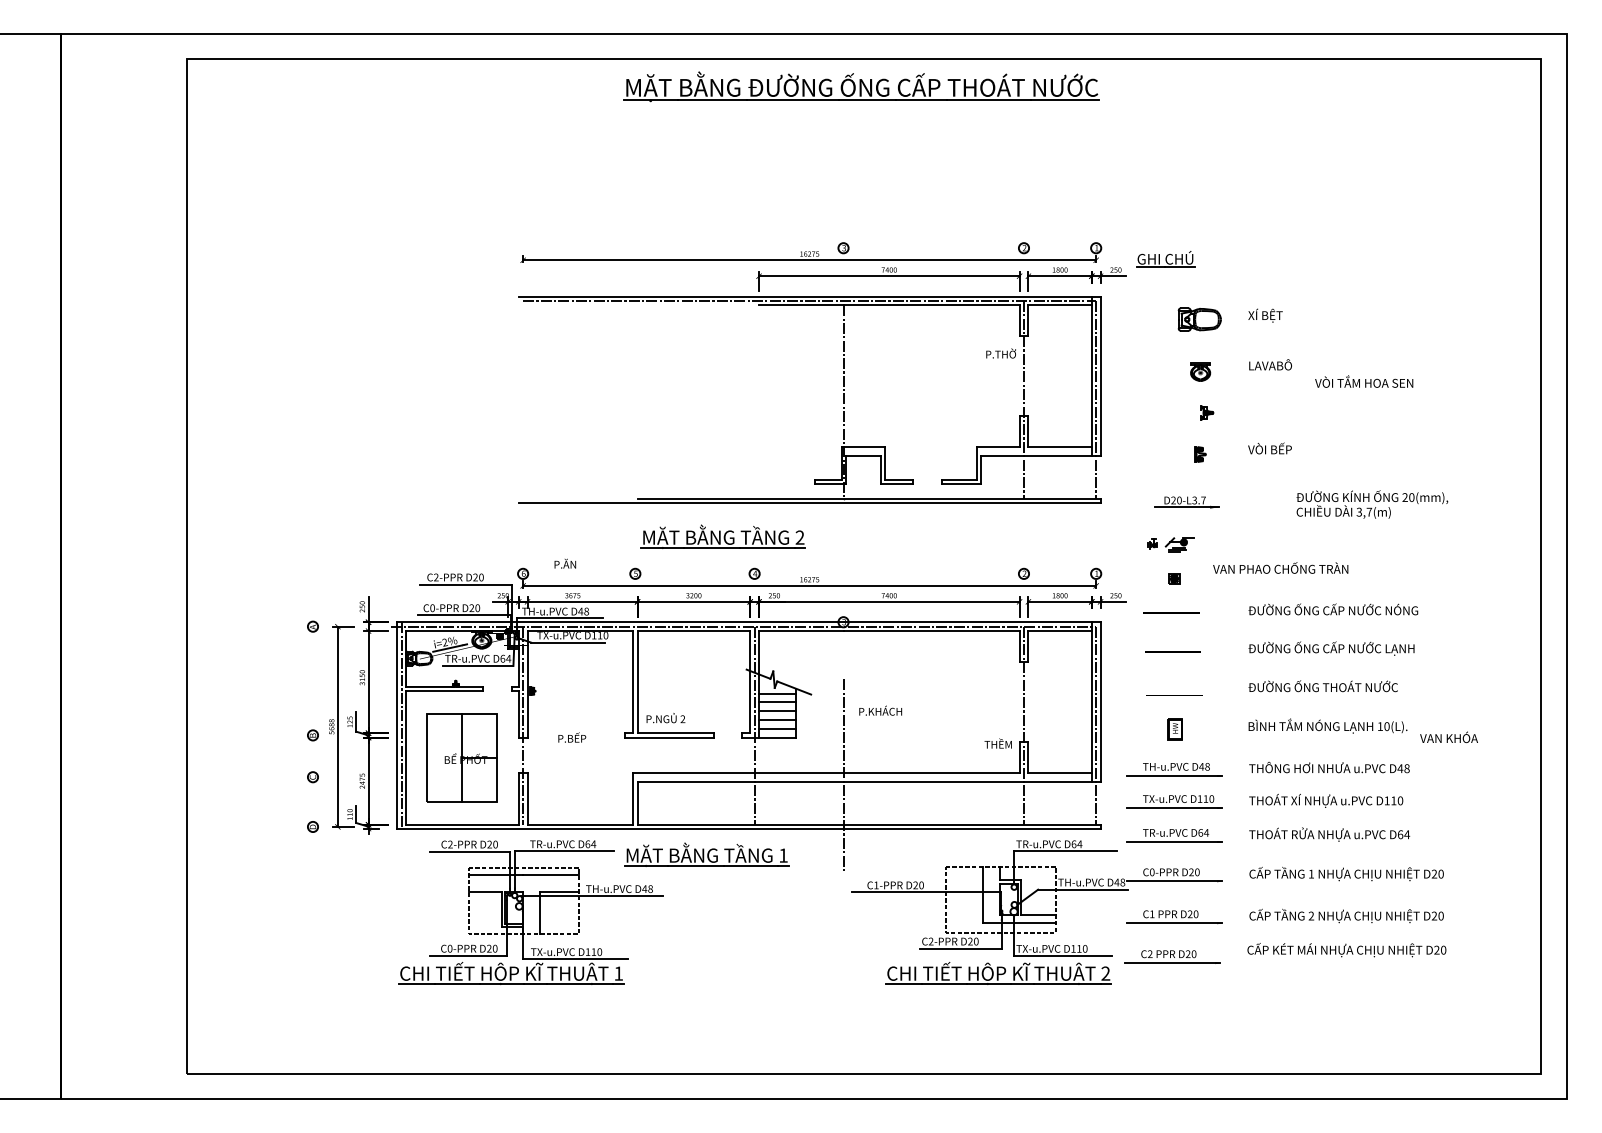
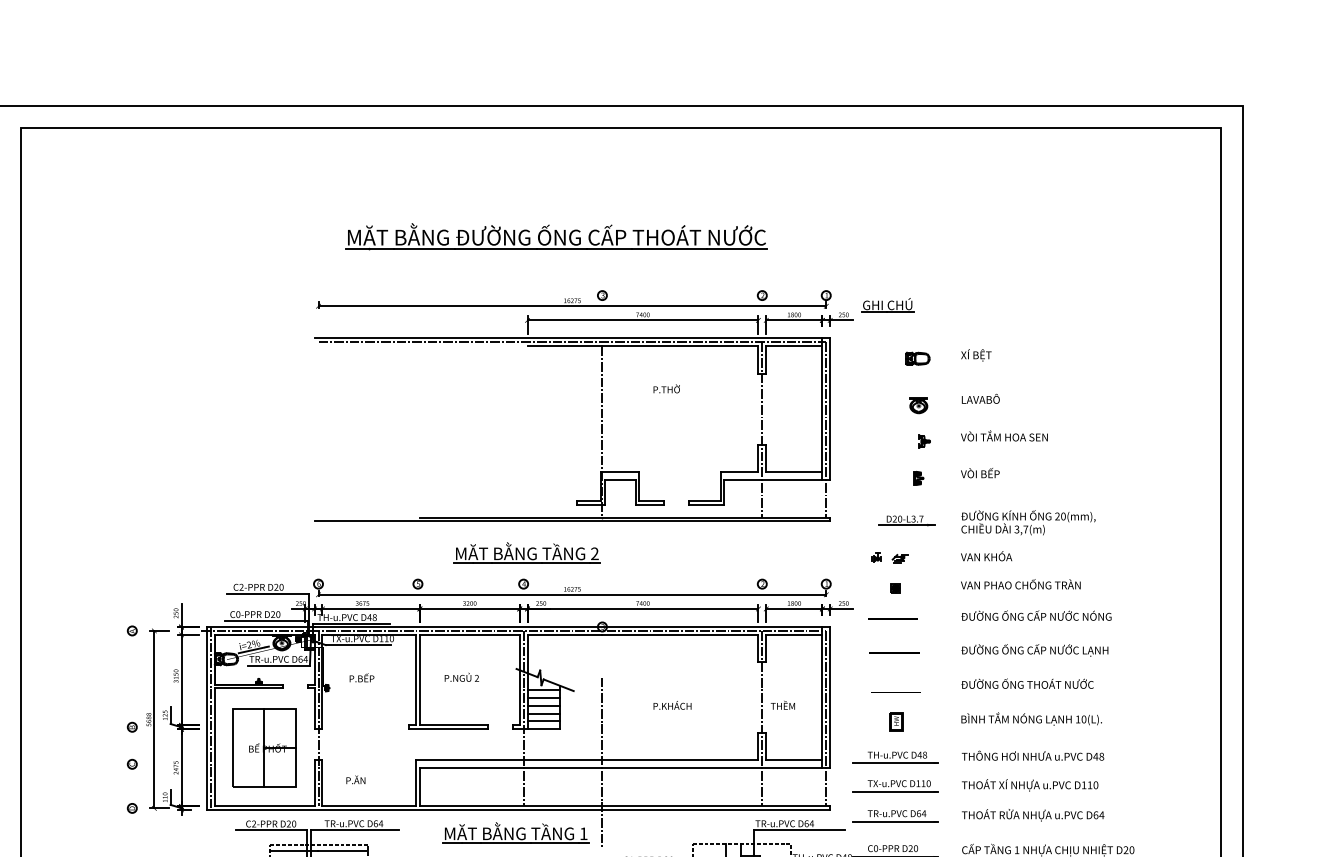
part: (861, 86) -> (556, 236), moved
part: (1199, 319) -> (917, 358), size x0.62
text: (1000, 353) -> (666, 388), moved
text: (1364, 381) -> (1004, 435), moved
text: (1372, 504) -> (1028, 522), moved
part: (722, 536) -> (526, 552), moved
part: (1179, 545) -> (900, 559), size x0.62
text: (565, 563) -> (356, 779), moved
text: (1280, 567) -> (1020, 583), moved
text: (880, 710) -> (672, 705), moved
text: (665, 718) -> (461, 677), moved
text: (572, 737) -> (362, 677), moved
text: (1448, 737) -> (986, 556), moved
text: (997, 743) -> (782, 705), moved
part: (706, 854) -> (515, 832), moved

